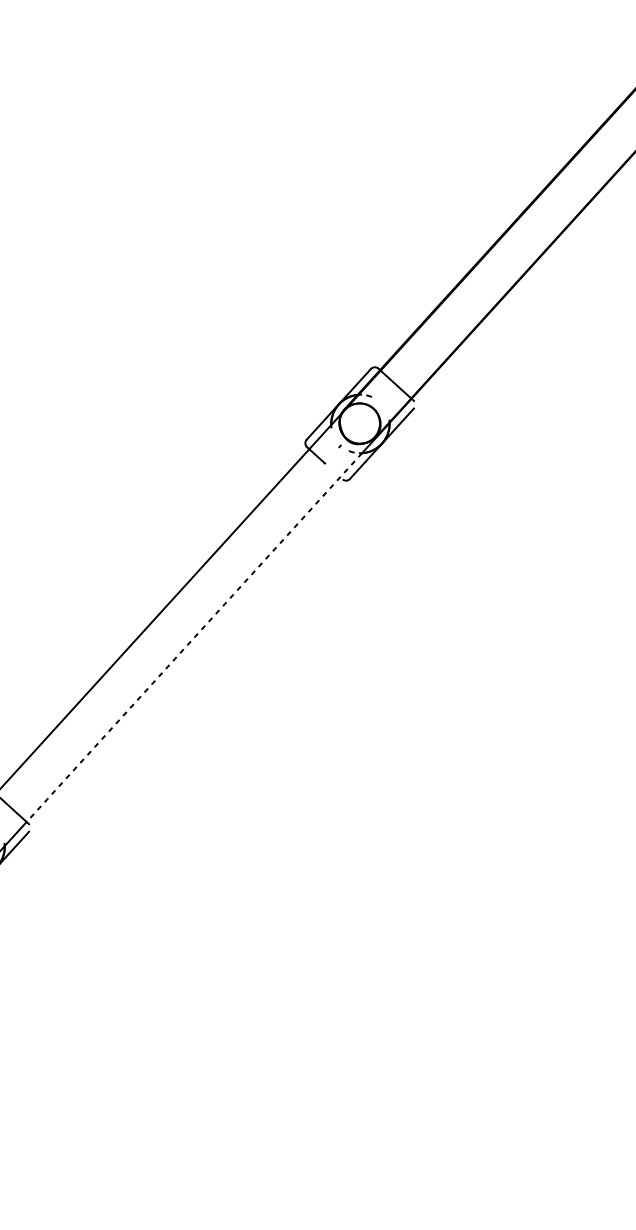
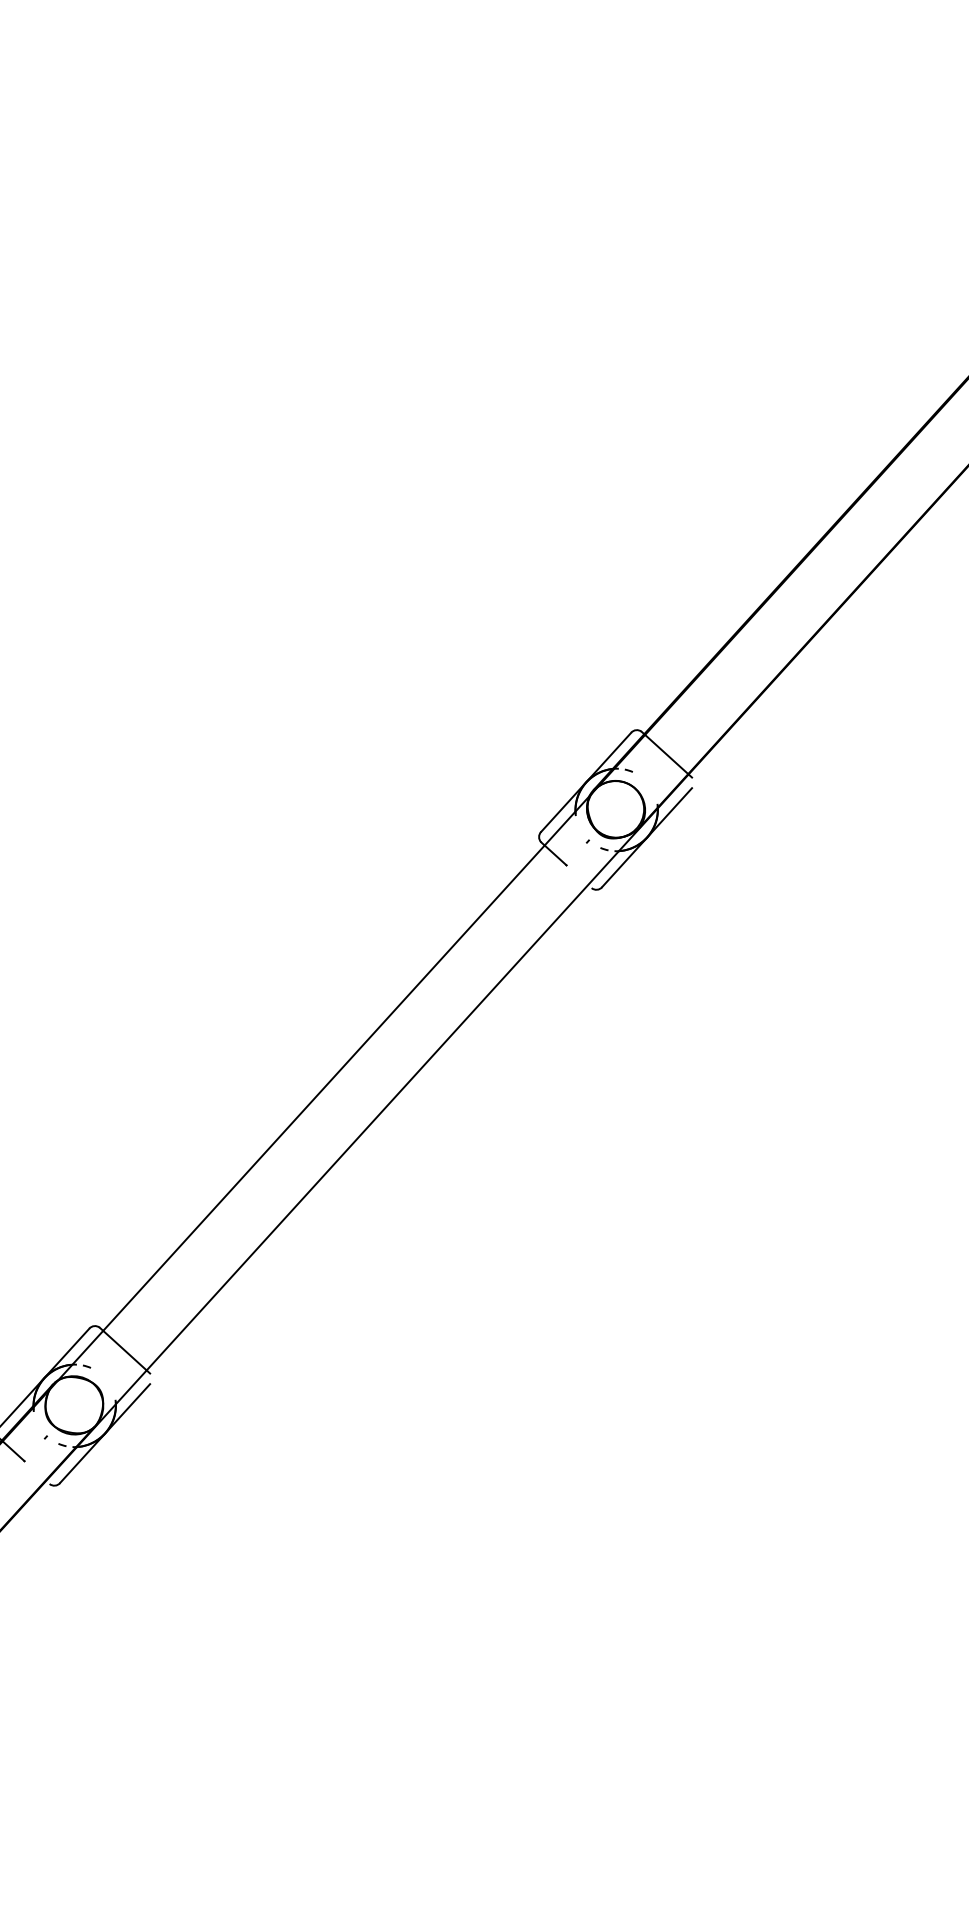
line: (194, 637) -> (382, 1110), dashed -> solid

